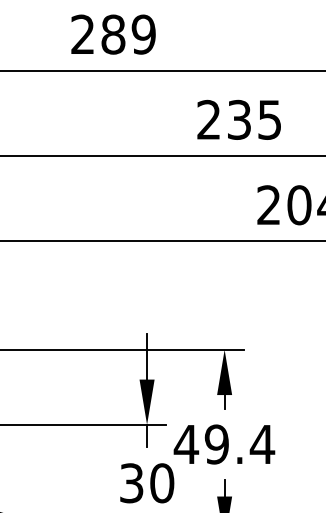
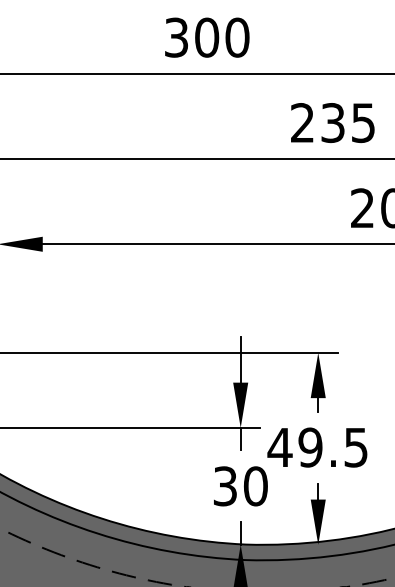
text: (113, 34) -> (207, 37), 289 -> 300
text: (261, 444) -> (355, 447), 49.4 -> 49.5

